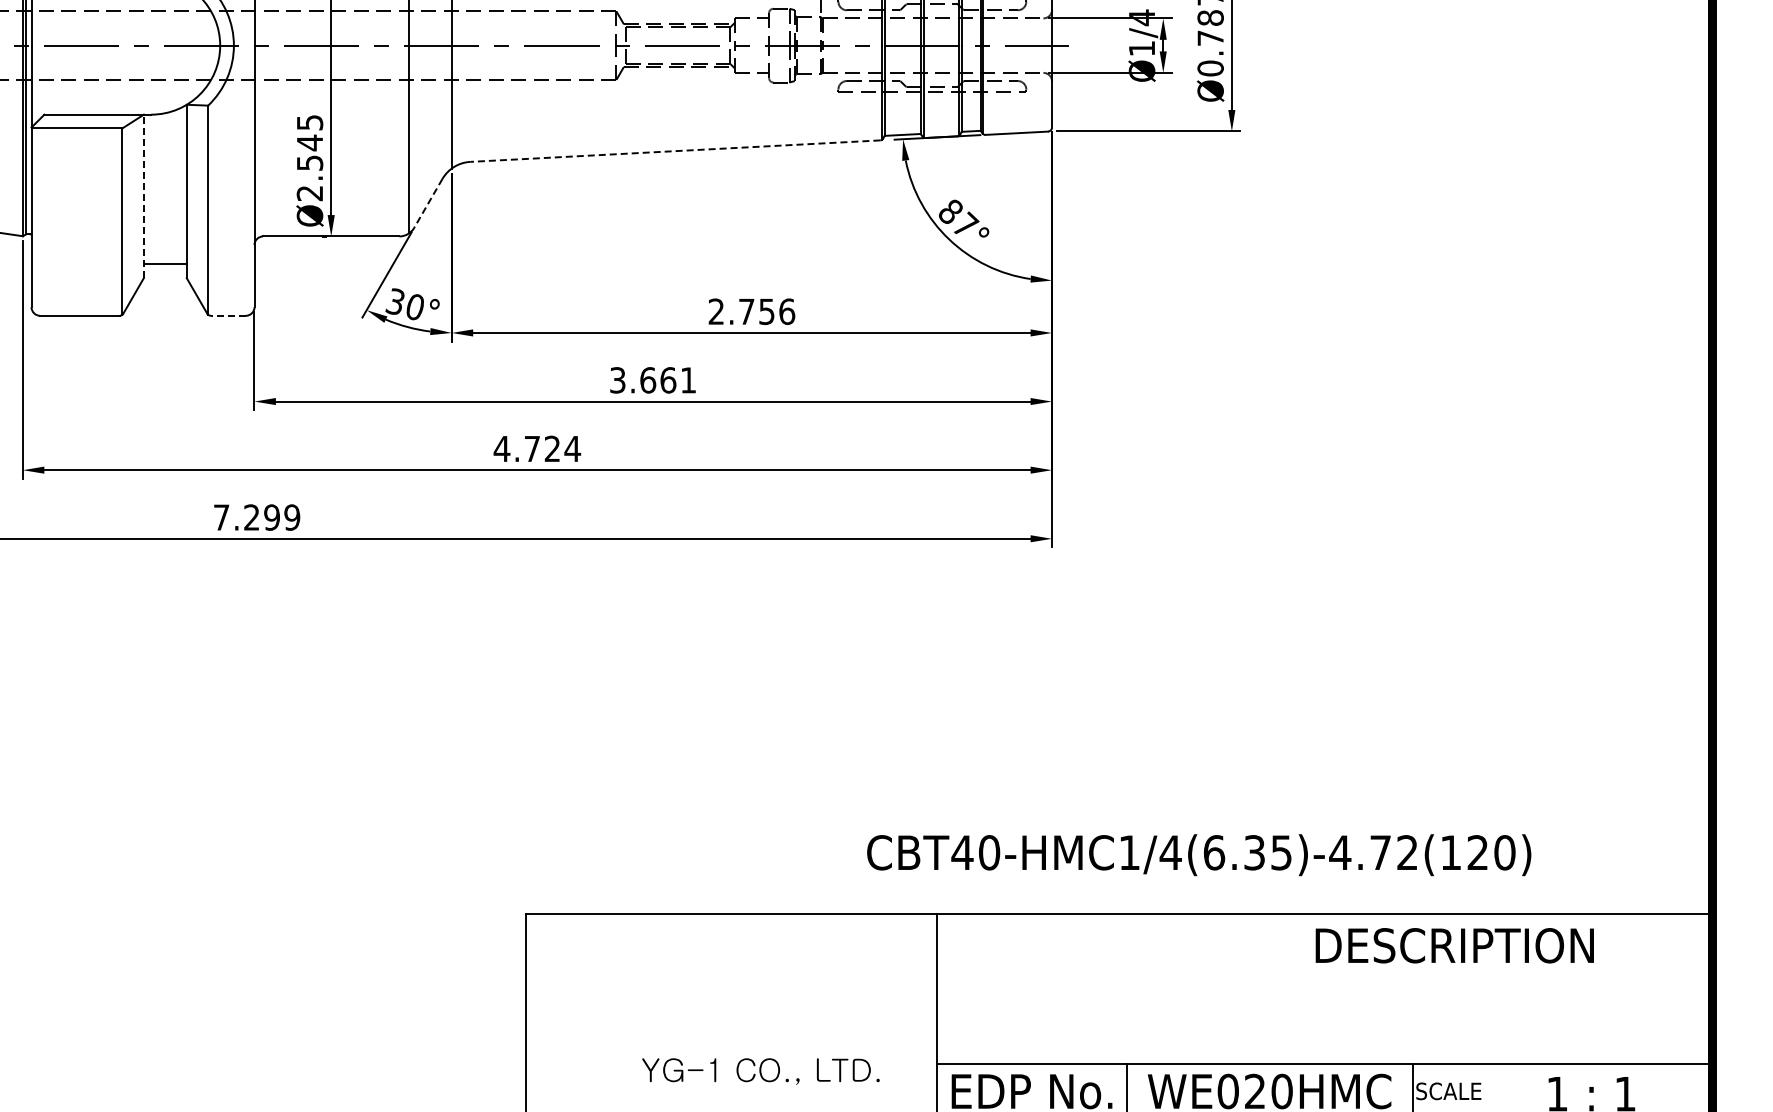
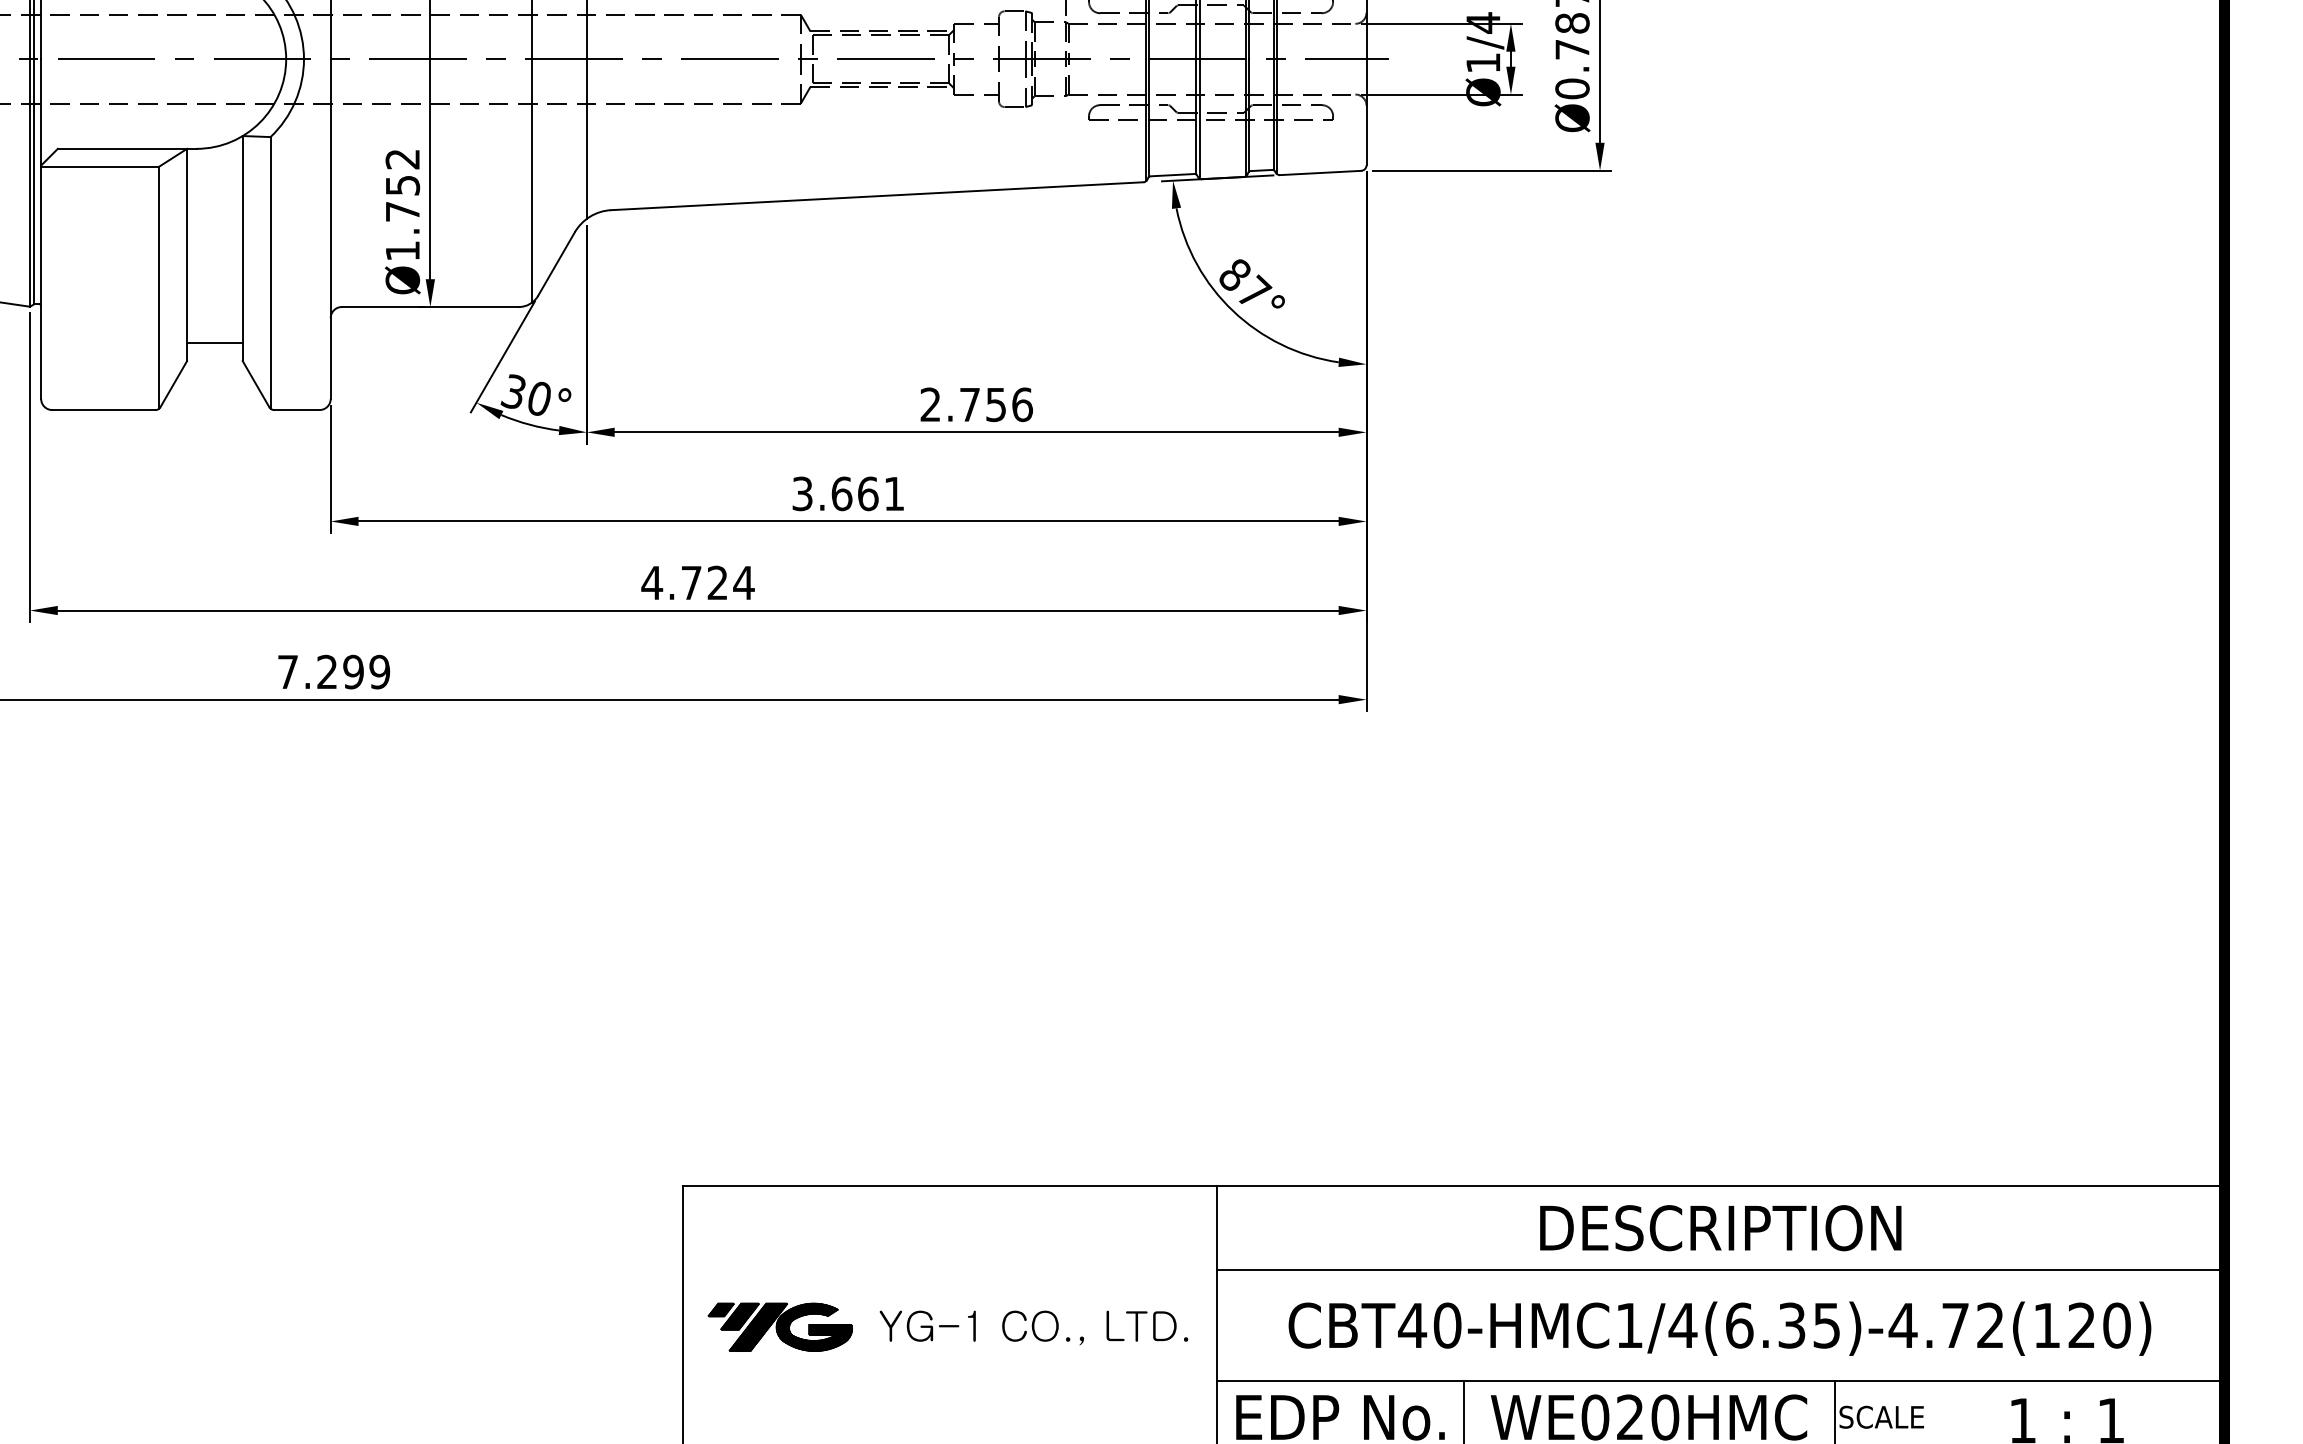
line: (674, 151) -> (876, 196), dashed -> solid
text: (309, 158) -> (402, 205), Ø2.545 -> Ø1.752
line: (143, 196) -> (186, 255), dashed -> solid
line: (428, 203) -> (556, 264), dashed -> solid
line: (227, 315) -> (295, 409), dashed -> solid
text: (1199, 855) -> (1720, 1329), moved
text: (1454, 945) -> (1720, 1227), moved
line: (1324, 977) -> (1720, 1269), added
part: (600, 1022) -> (780, 1327), added
text: (760, 1071) -> (1033, 1327), moved

